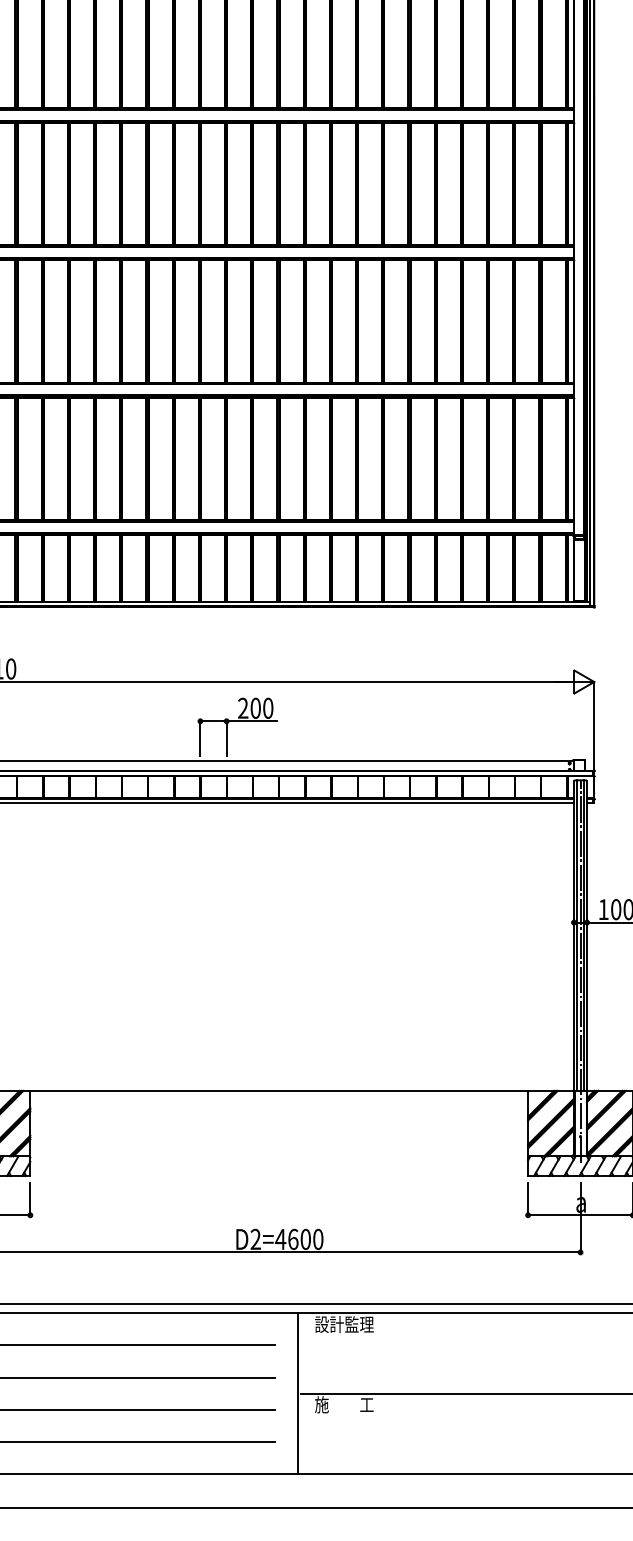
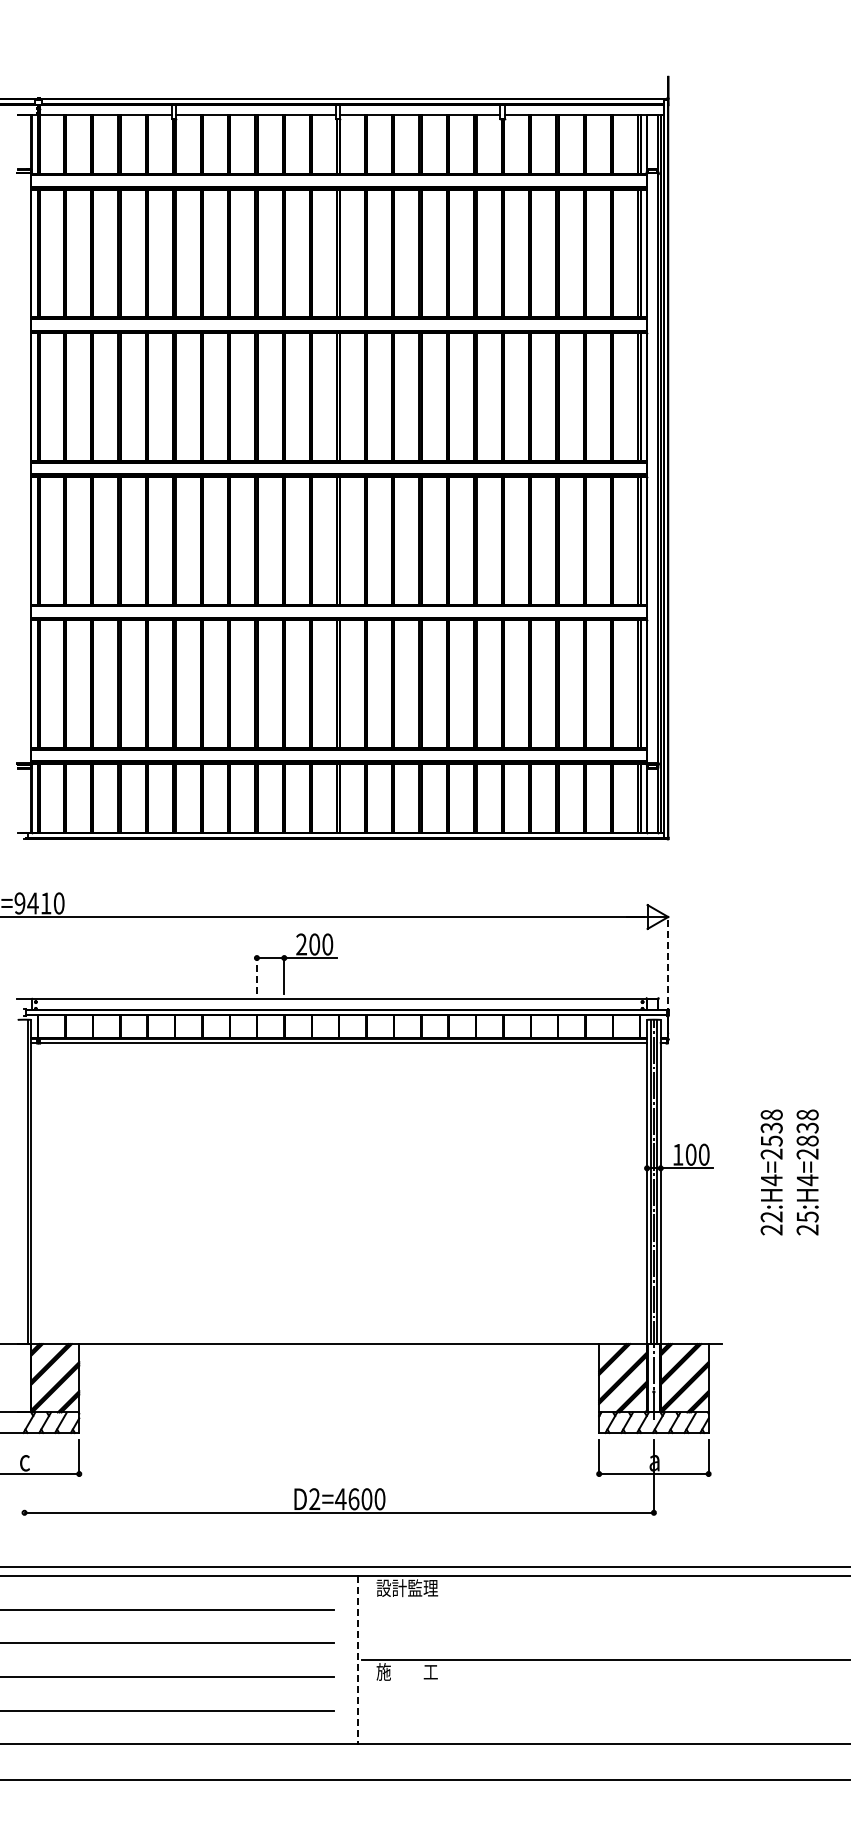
line: (594, 728) -> (668, 965), solid -> dashed
line: (200, 737) -> (256, 975), solid -> dashed
line: (297, 1393) -> (358, 1660), solid -> dashed

